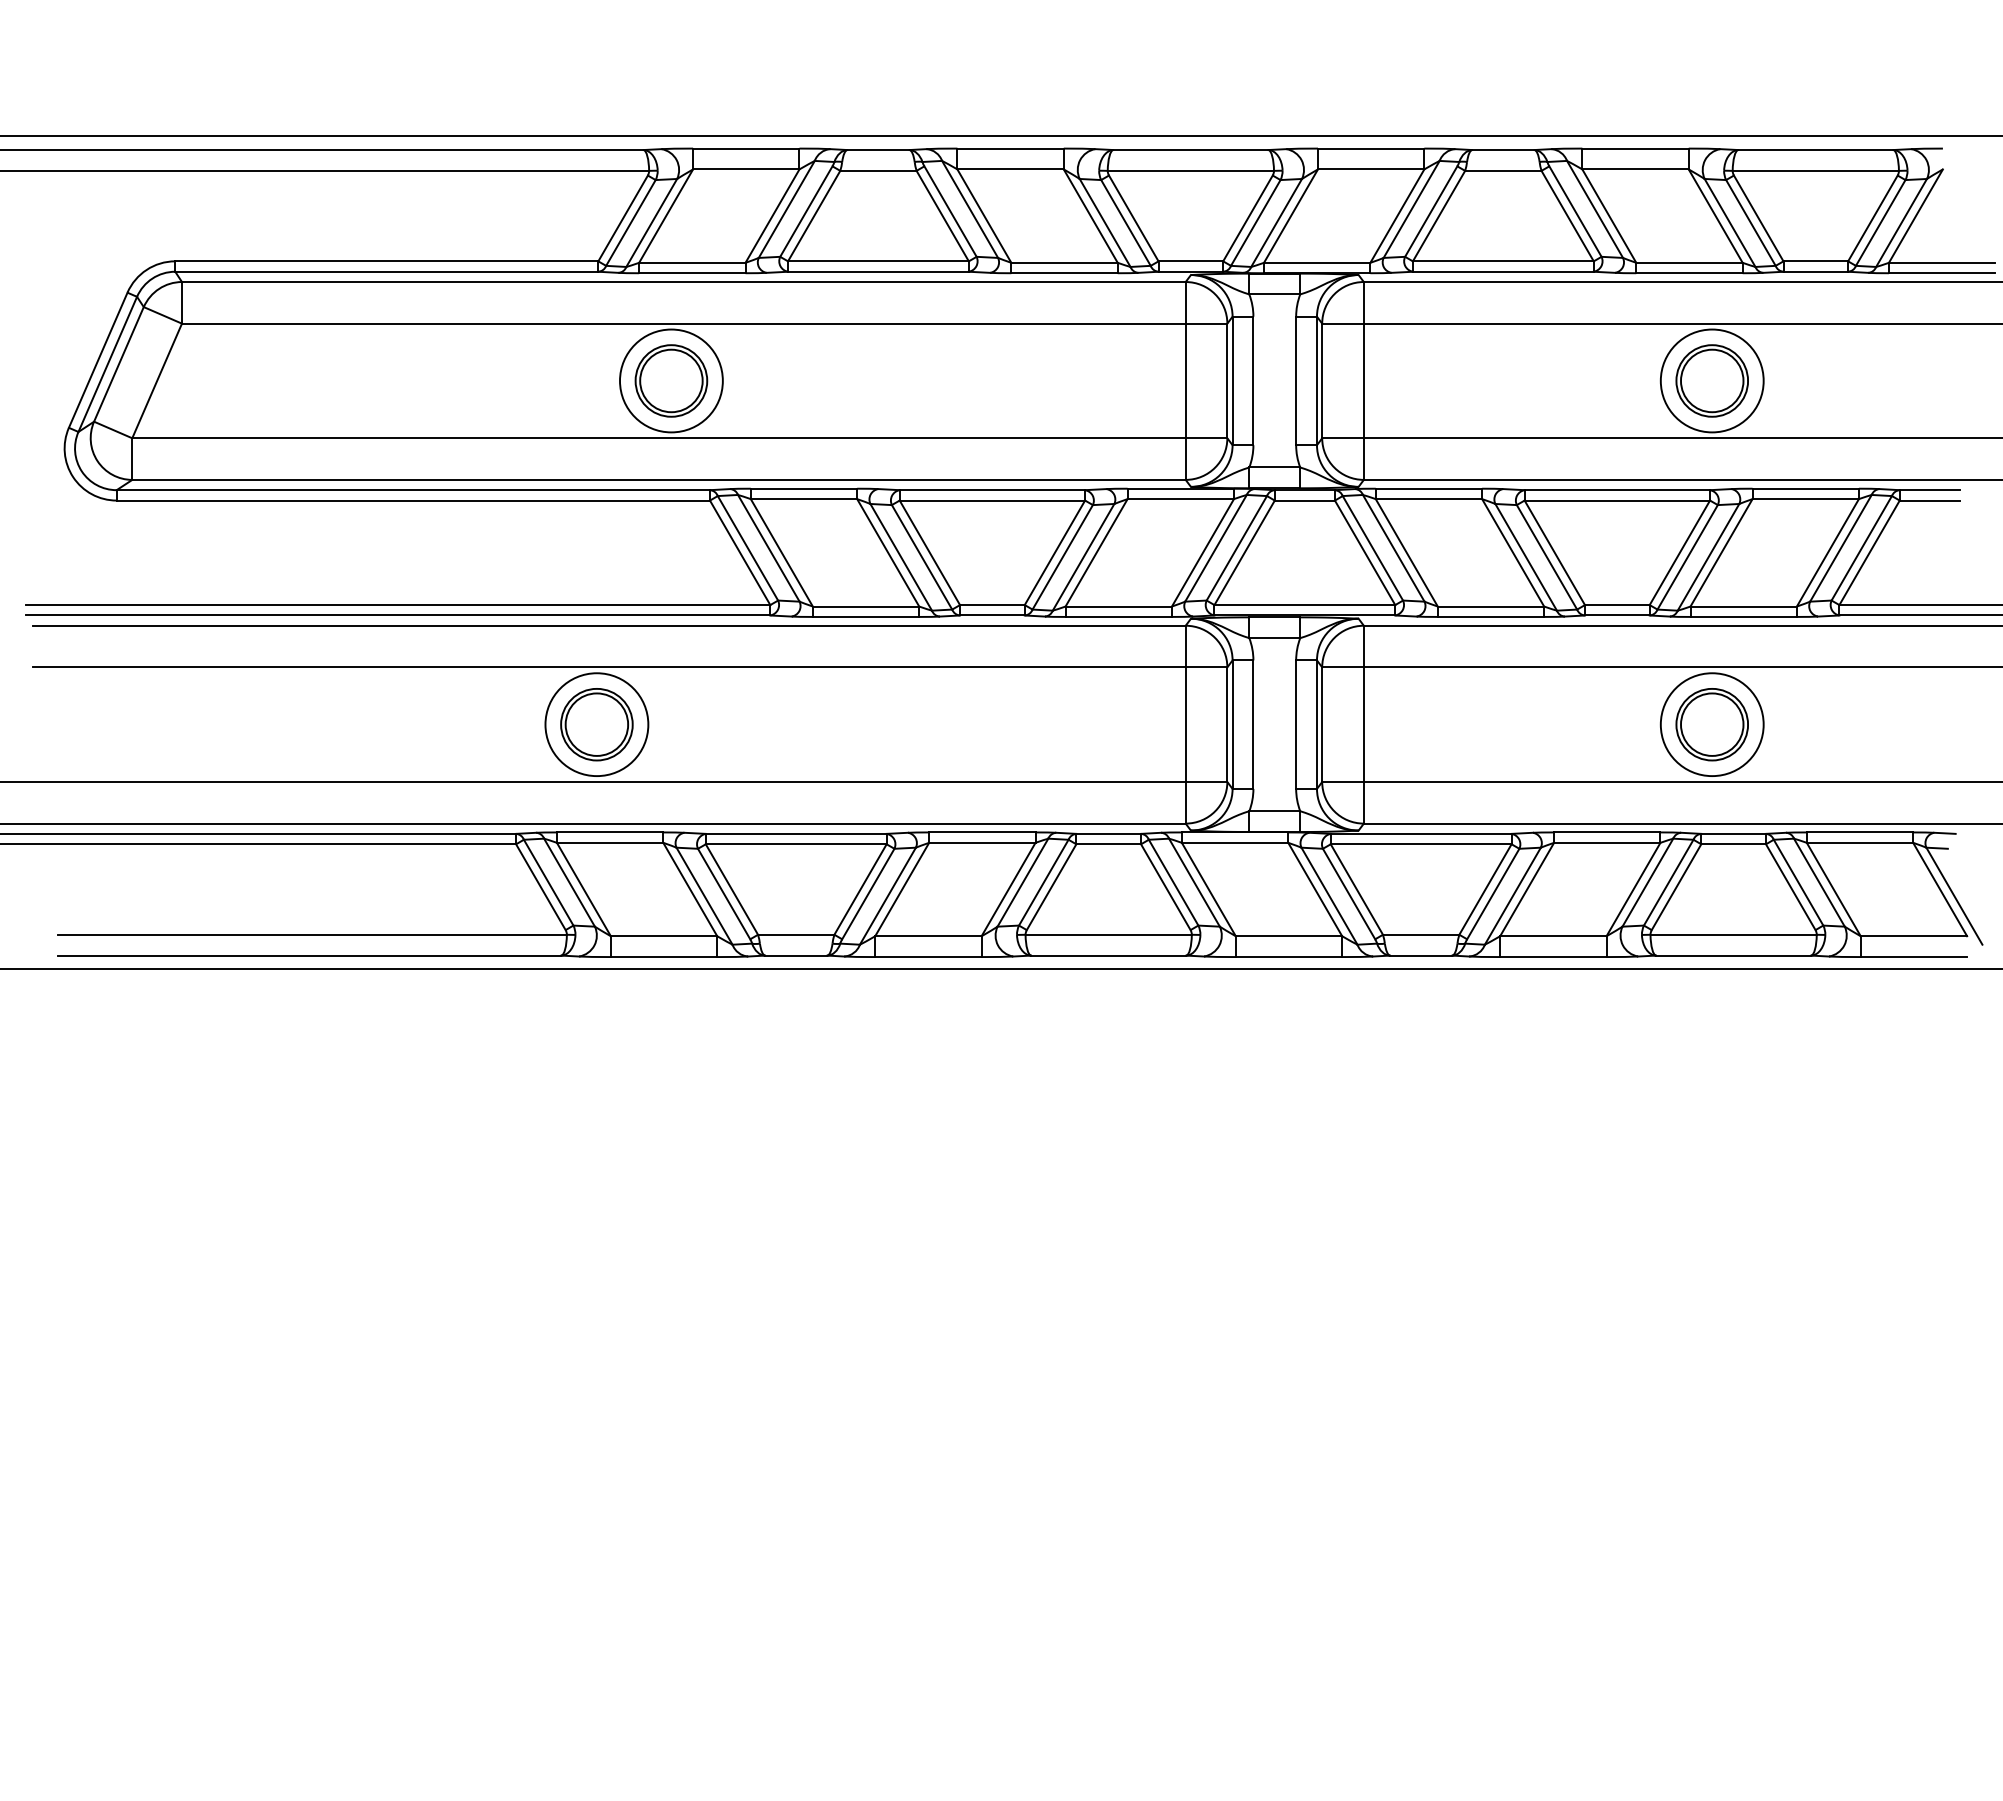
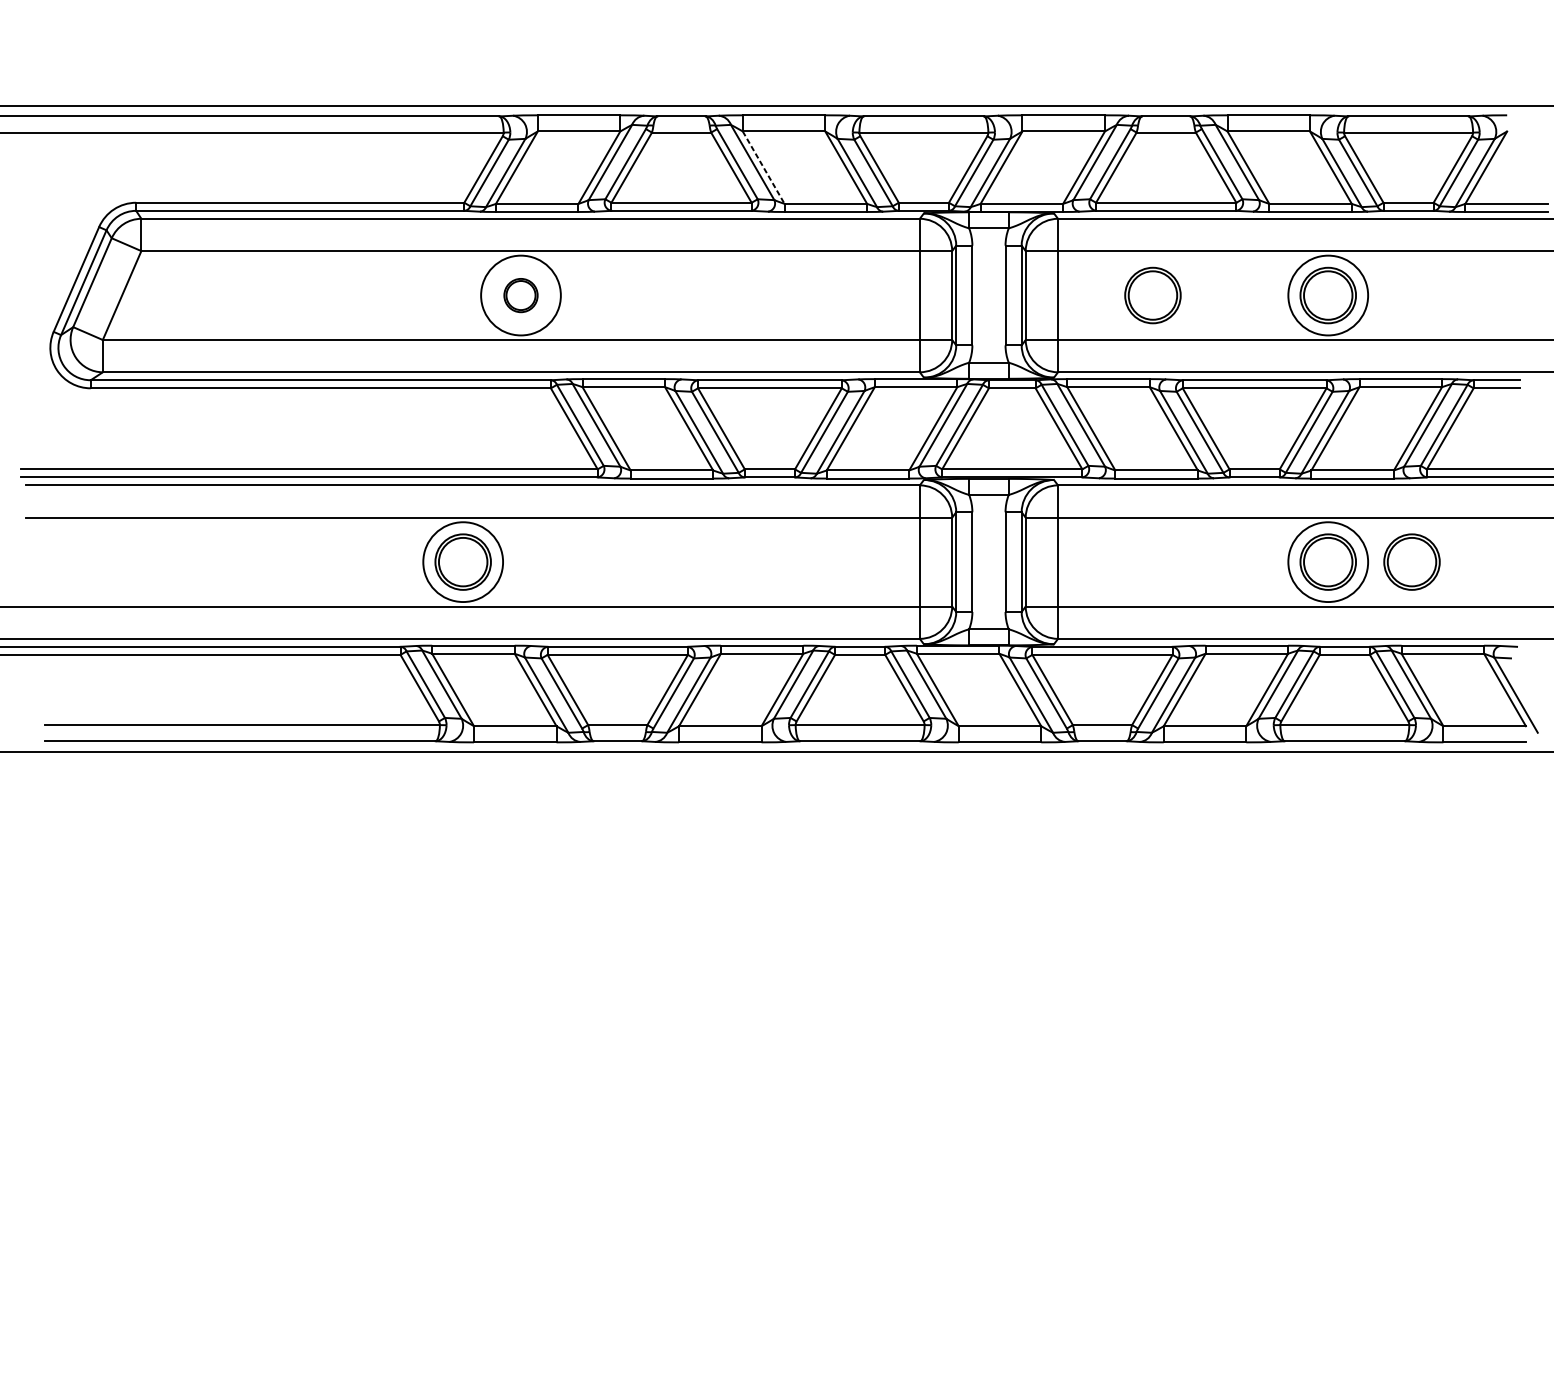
line: (984, 216) -> (763, 167), solid -> dashed
part: (671, 380) -> (521, 295), size x0.6
part: (1485, 380) -> (1152, 295), added
part: (1819, 724) -> (1411, 561), added

